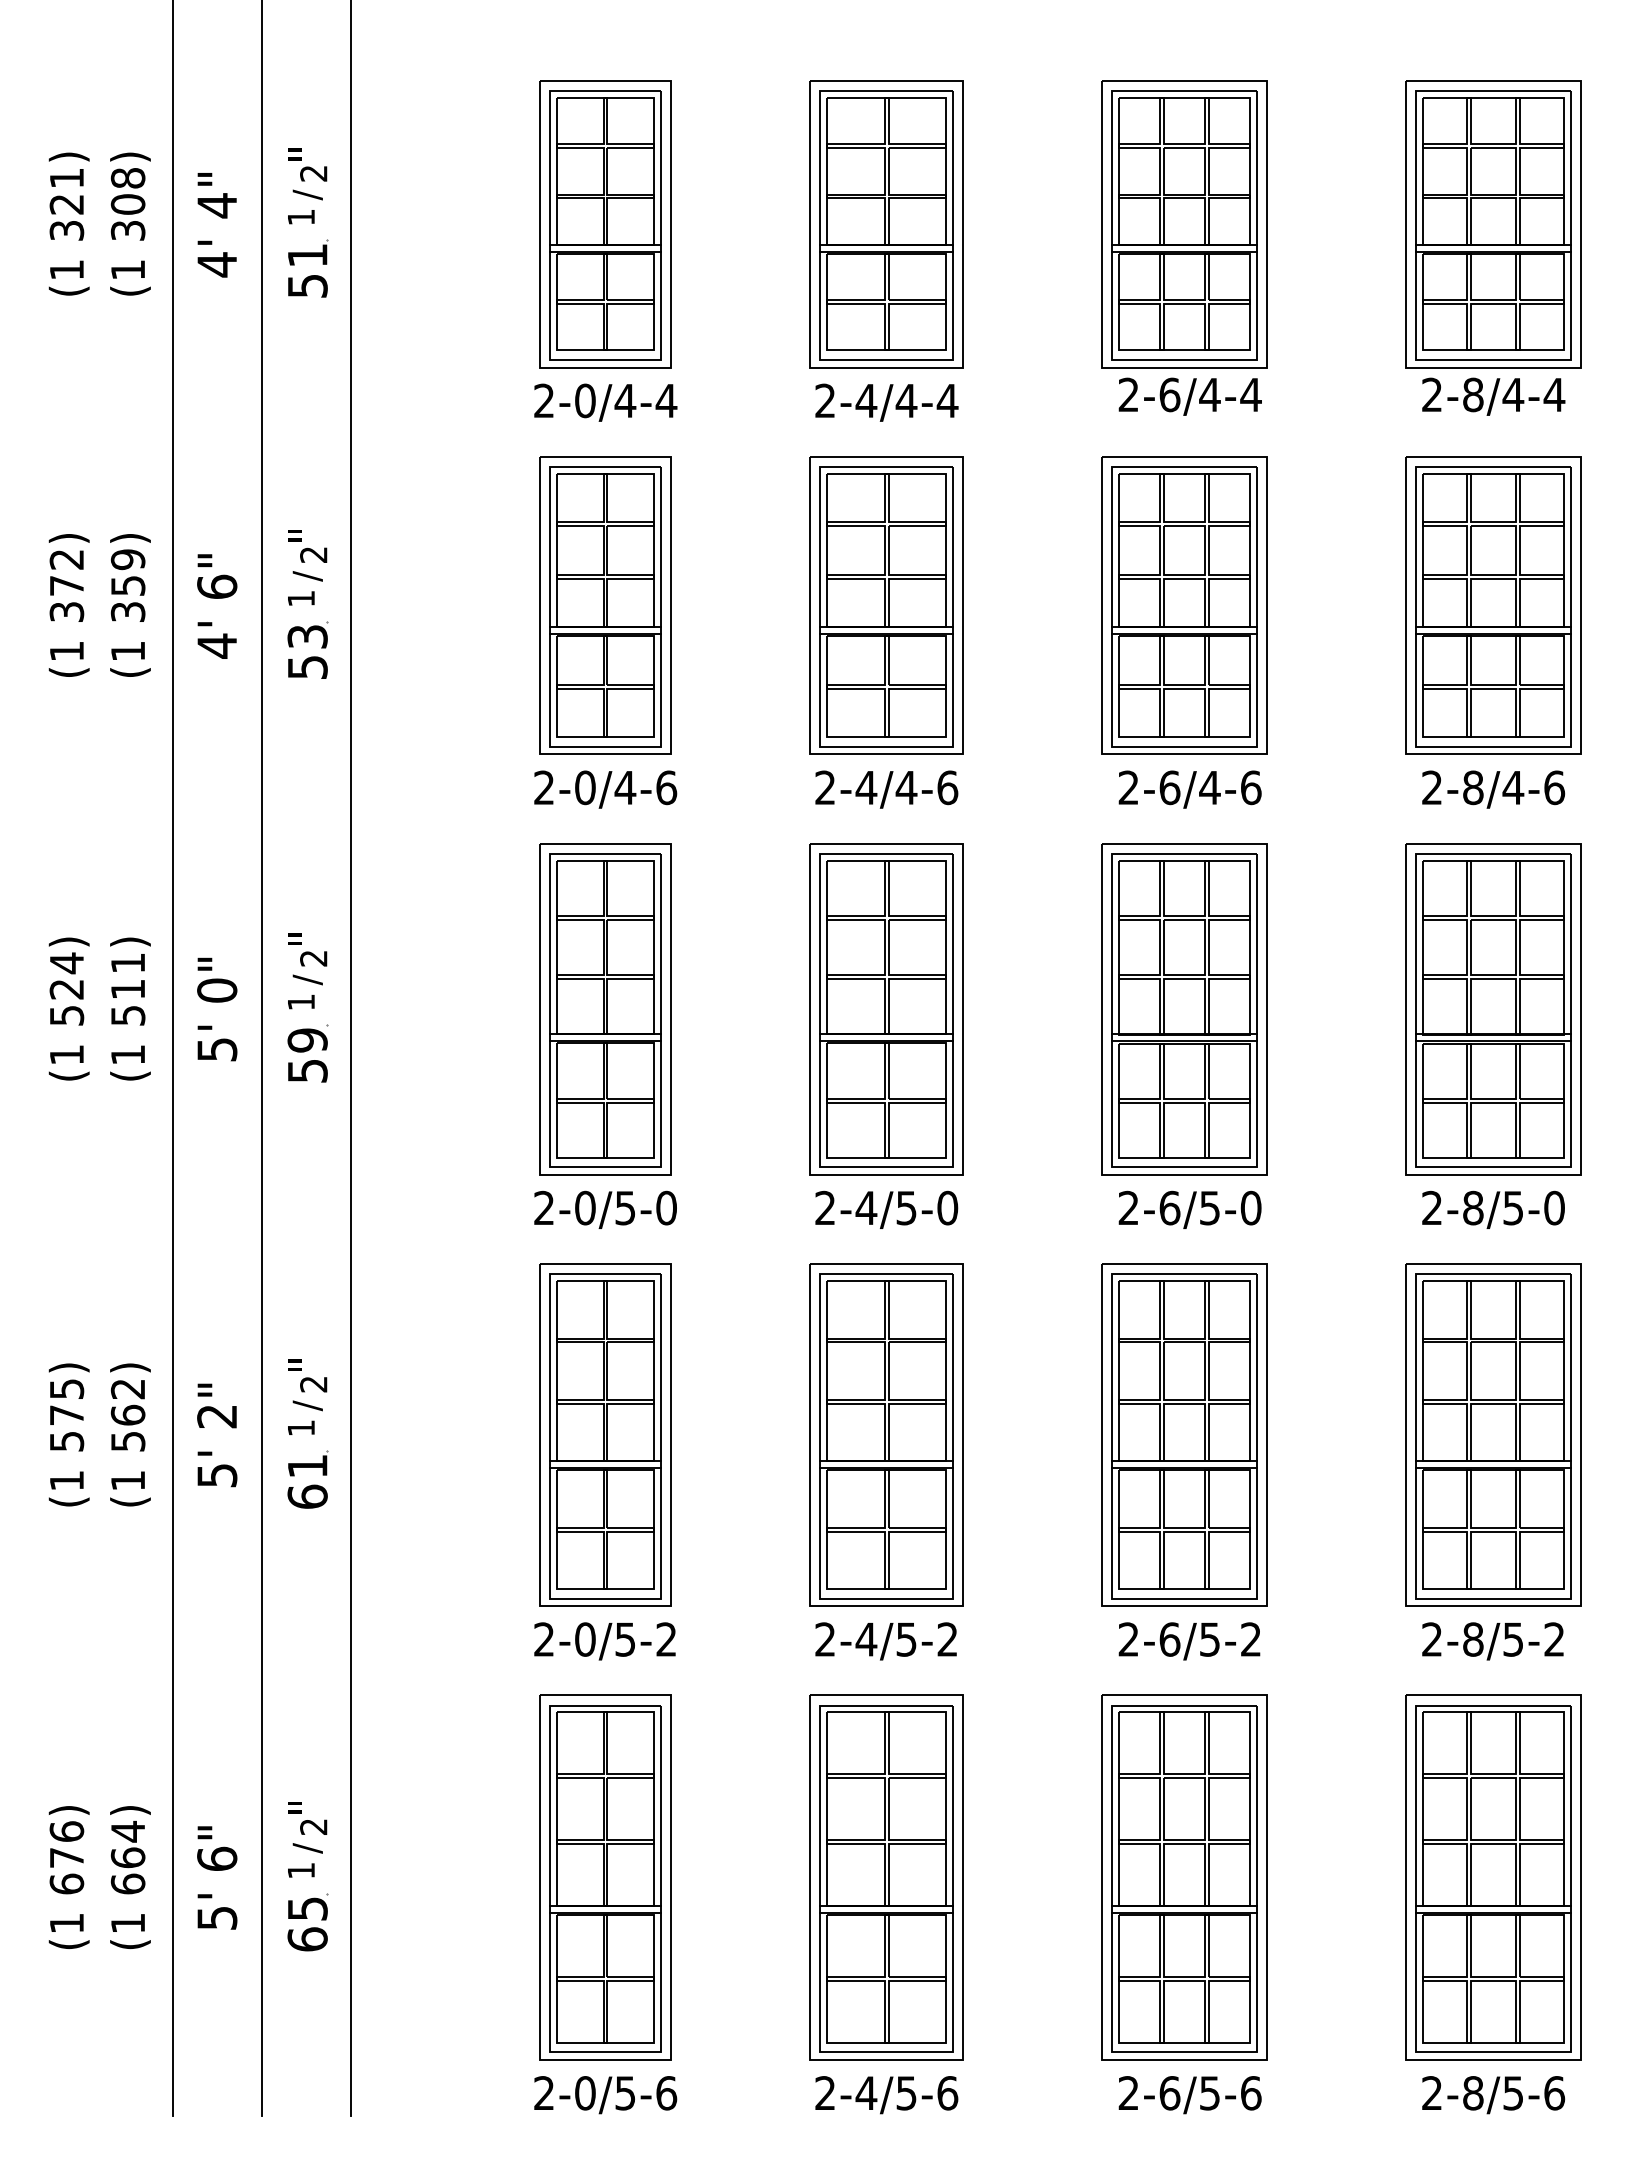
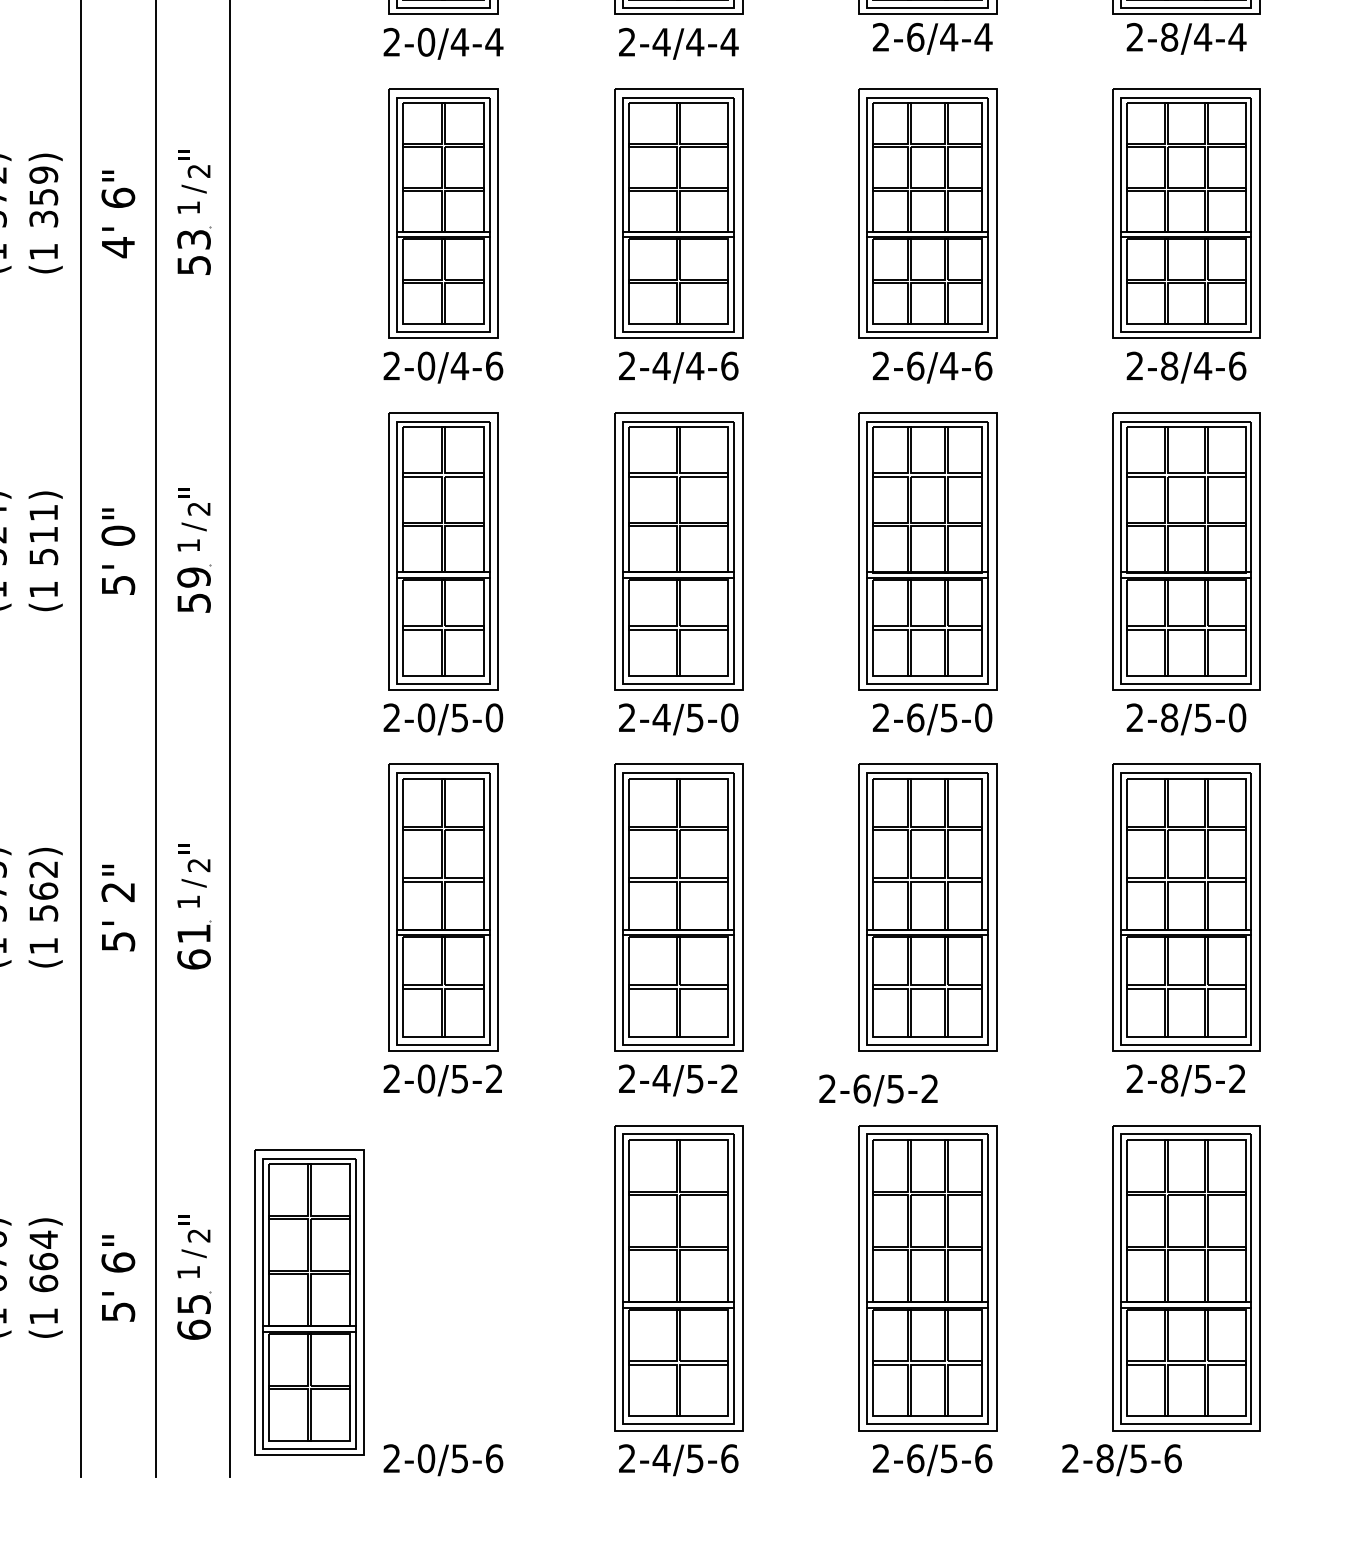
text: (1189, 1641) -> (878, 1090), moved
part: (605, 1877) -> (309, 1302), moved
text: (1493, 2095) -> (1122, 1460), moved

